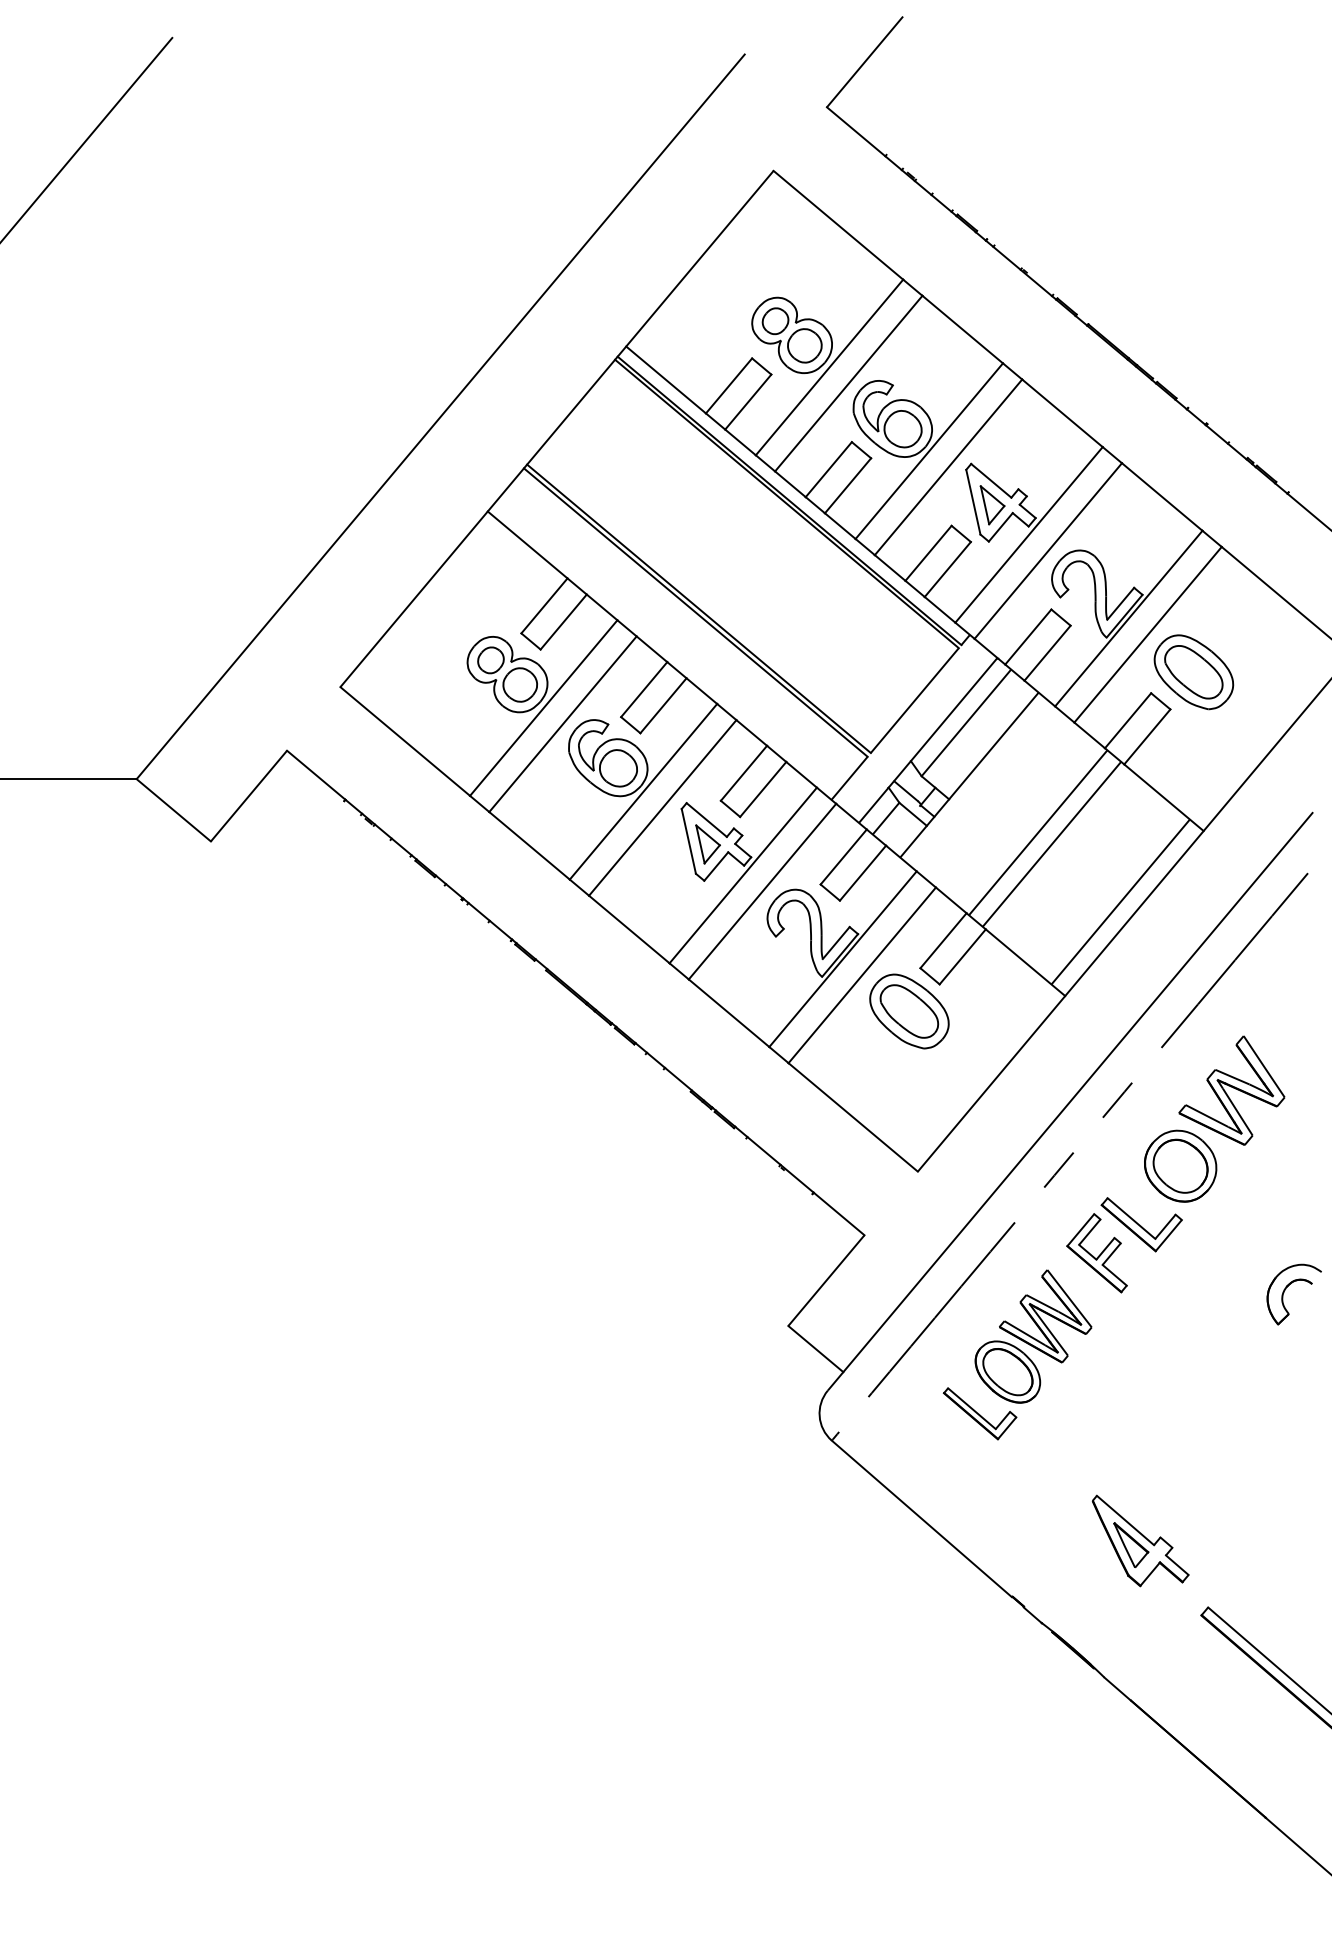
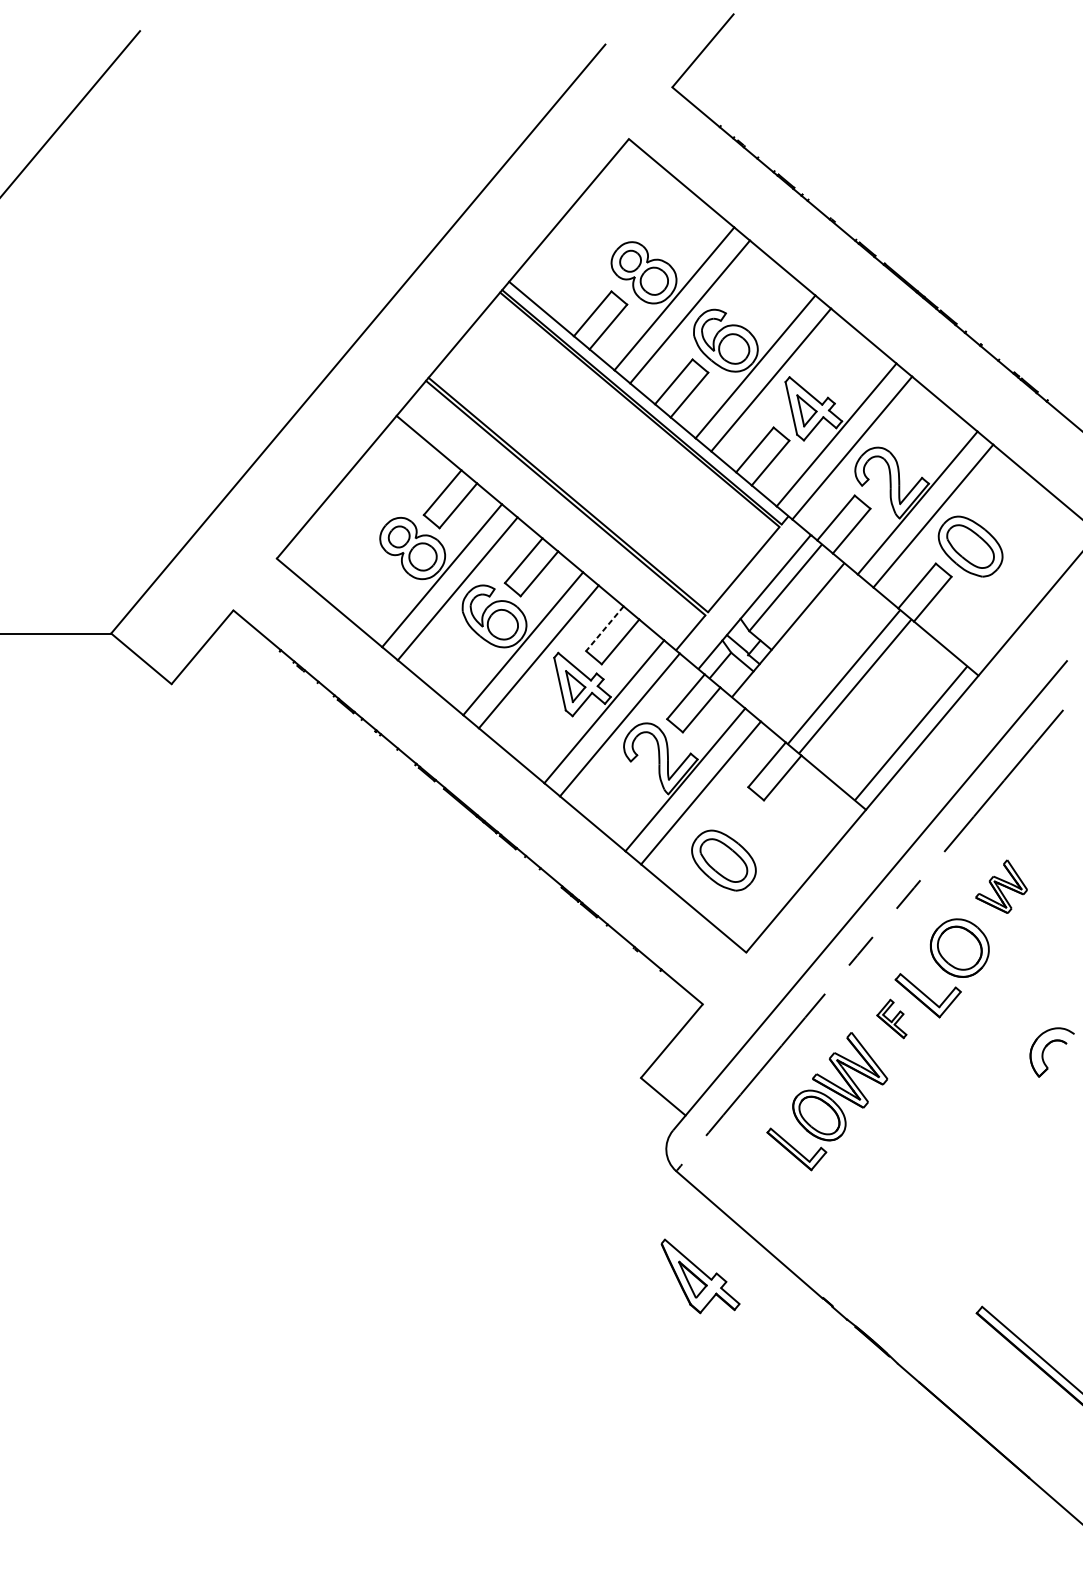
line: (743, 773) -> (604, 628), solid -> dashed
part: (909, 1011) -> (723, 860), moved
part: (1231, 1090) -> (1001, 886), size x0.6
part: (1096, 1253) -> (891, 1019), size x0.6
part: (1140, 1540) -> (700, 1275), moved

